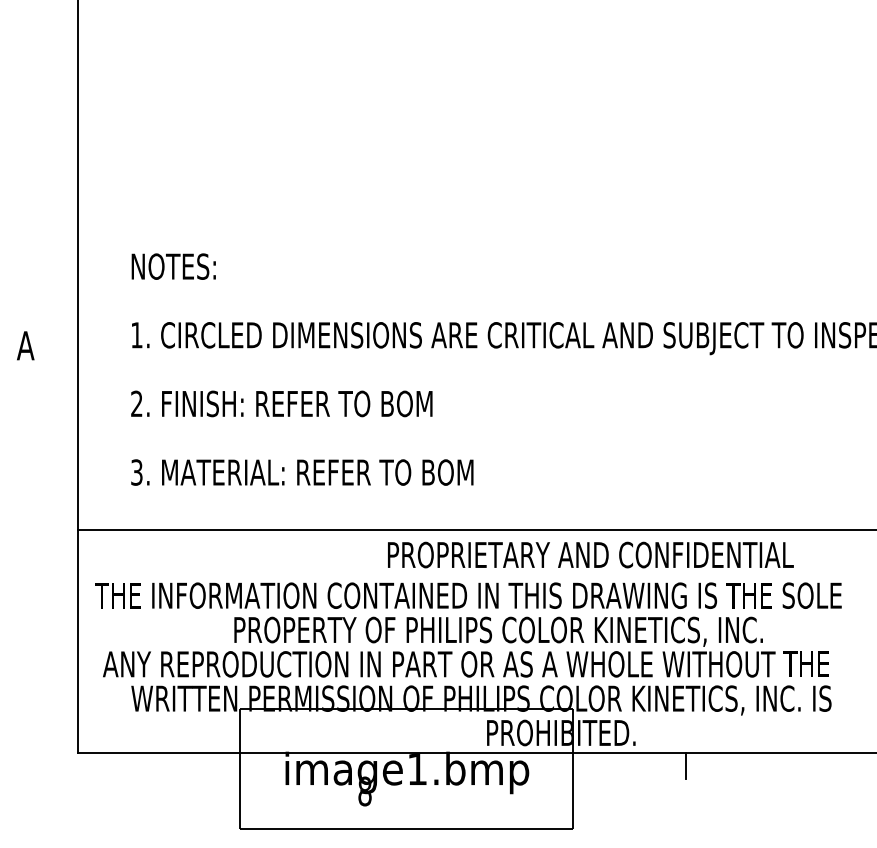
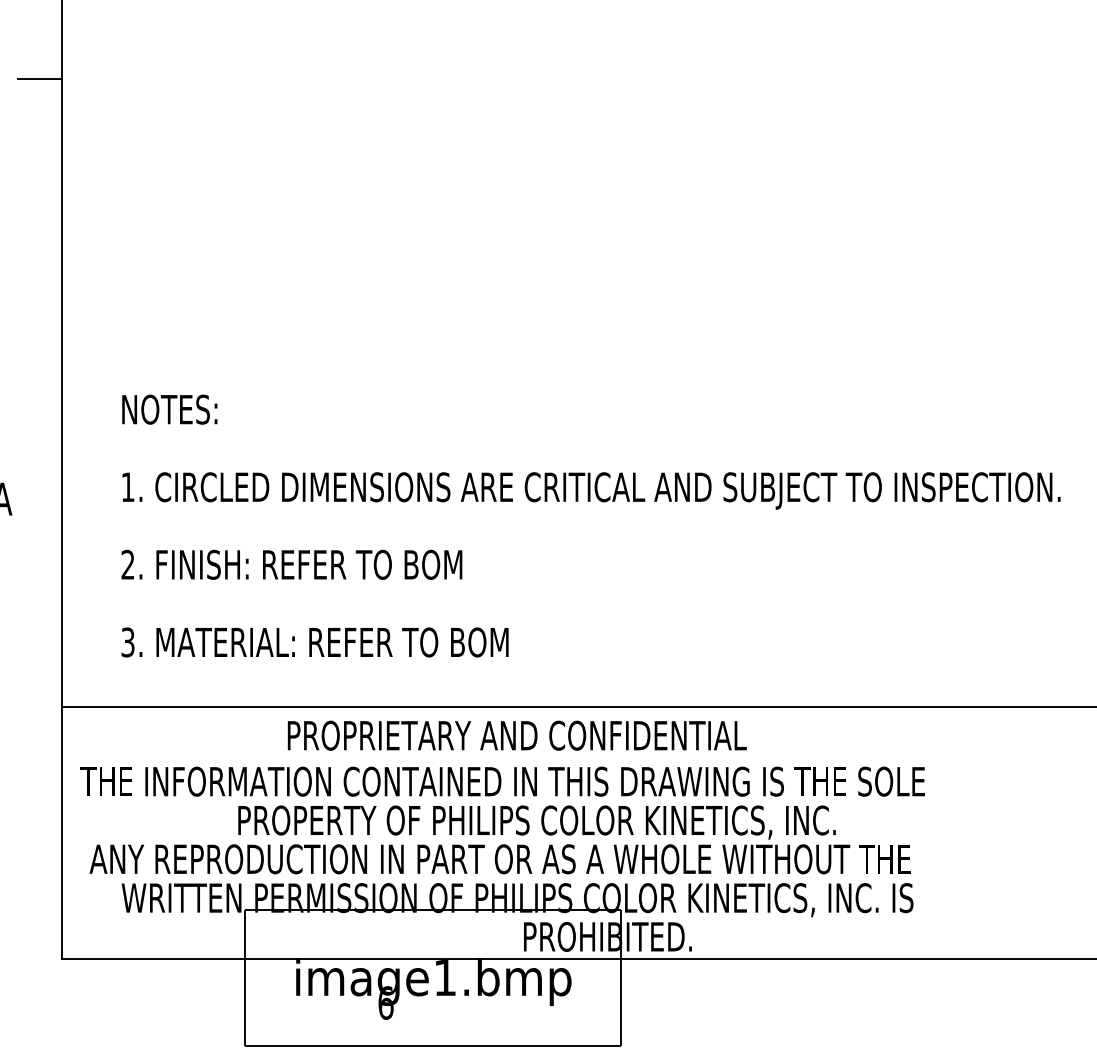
text: (590, 554) -> (516, 735), moved
line: (686, 765) -> (749, 973), removed
text: (364, 791) -> (385, 1002), 8 -> 6

